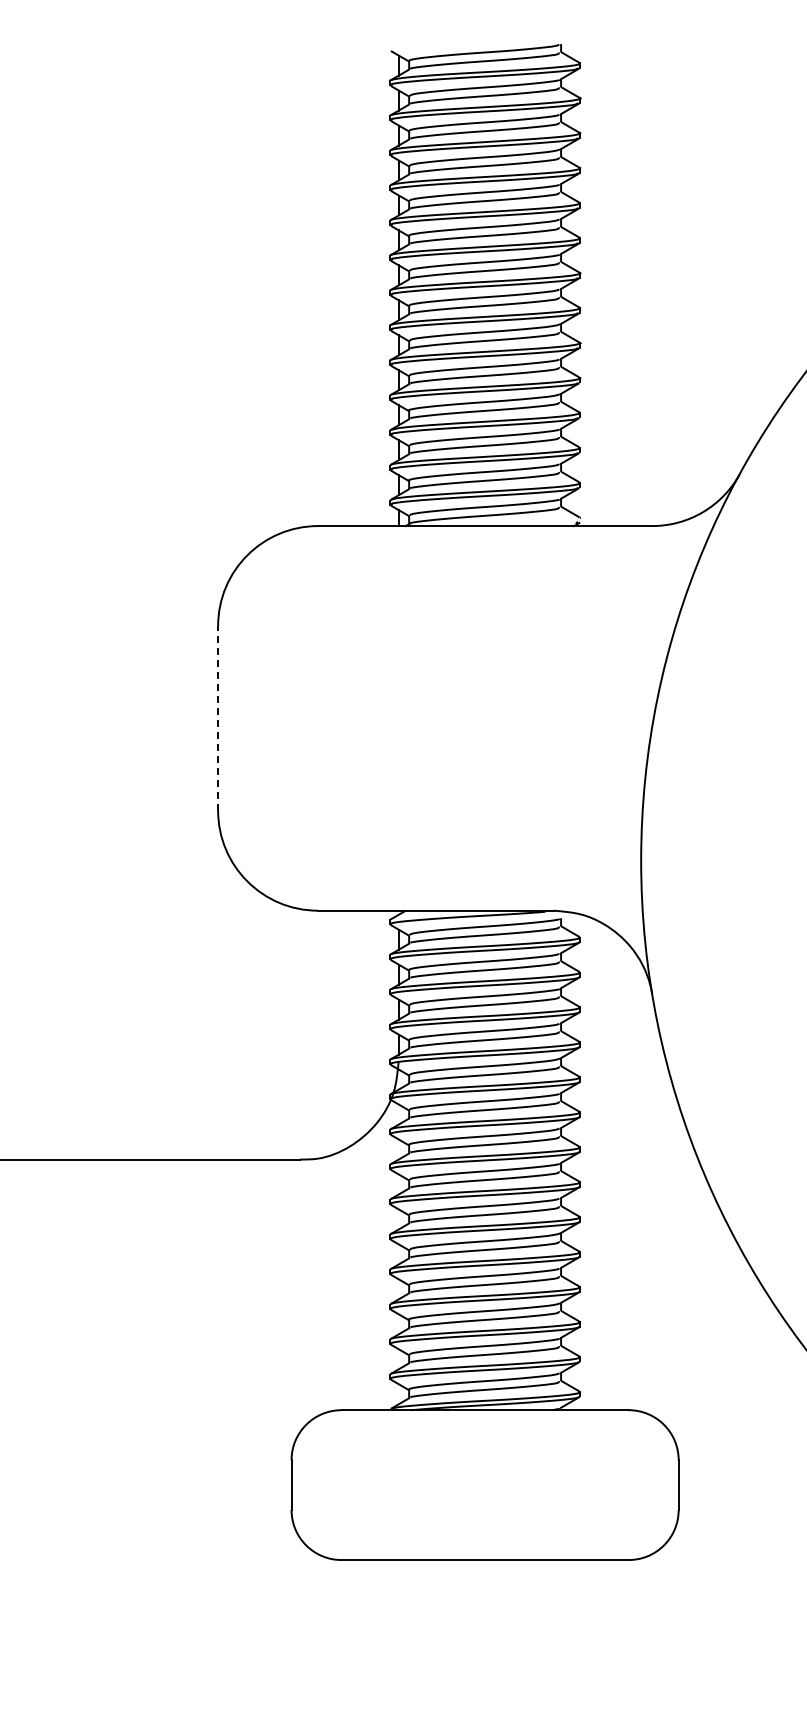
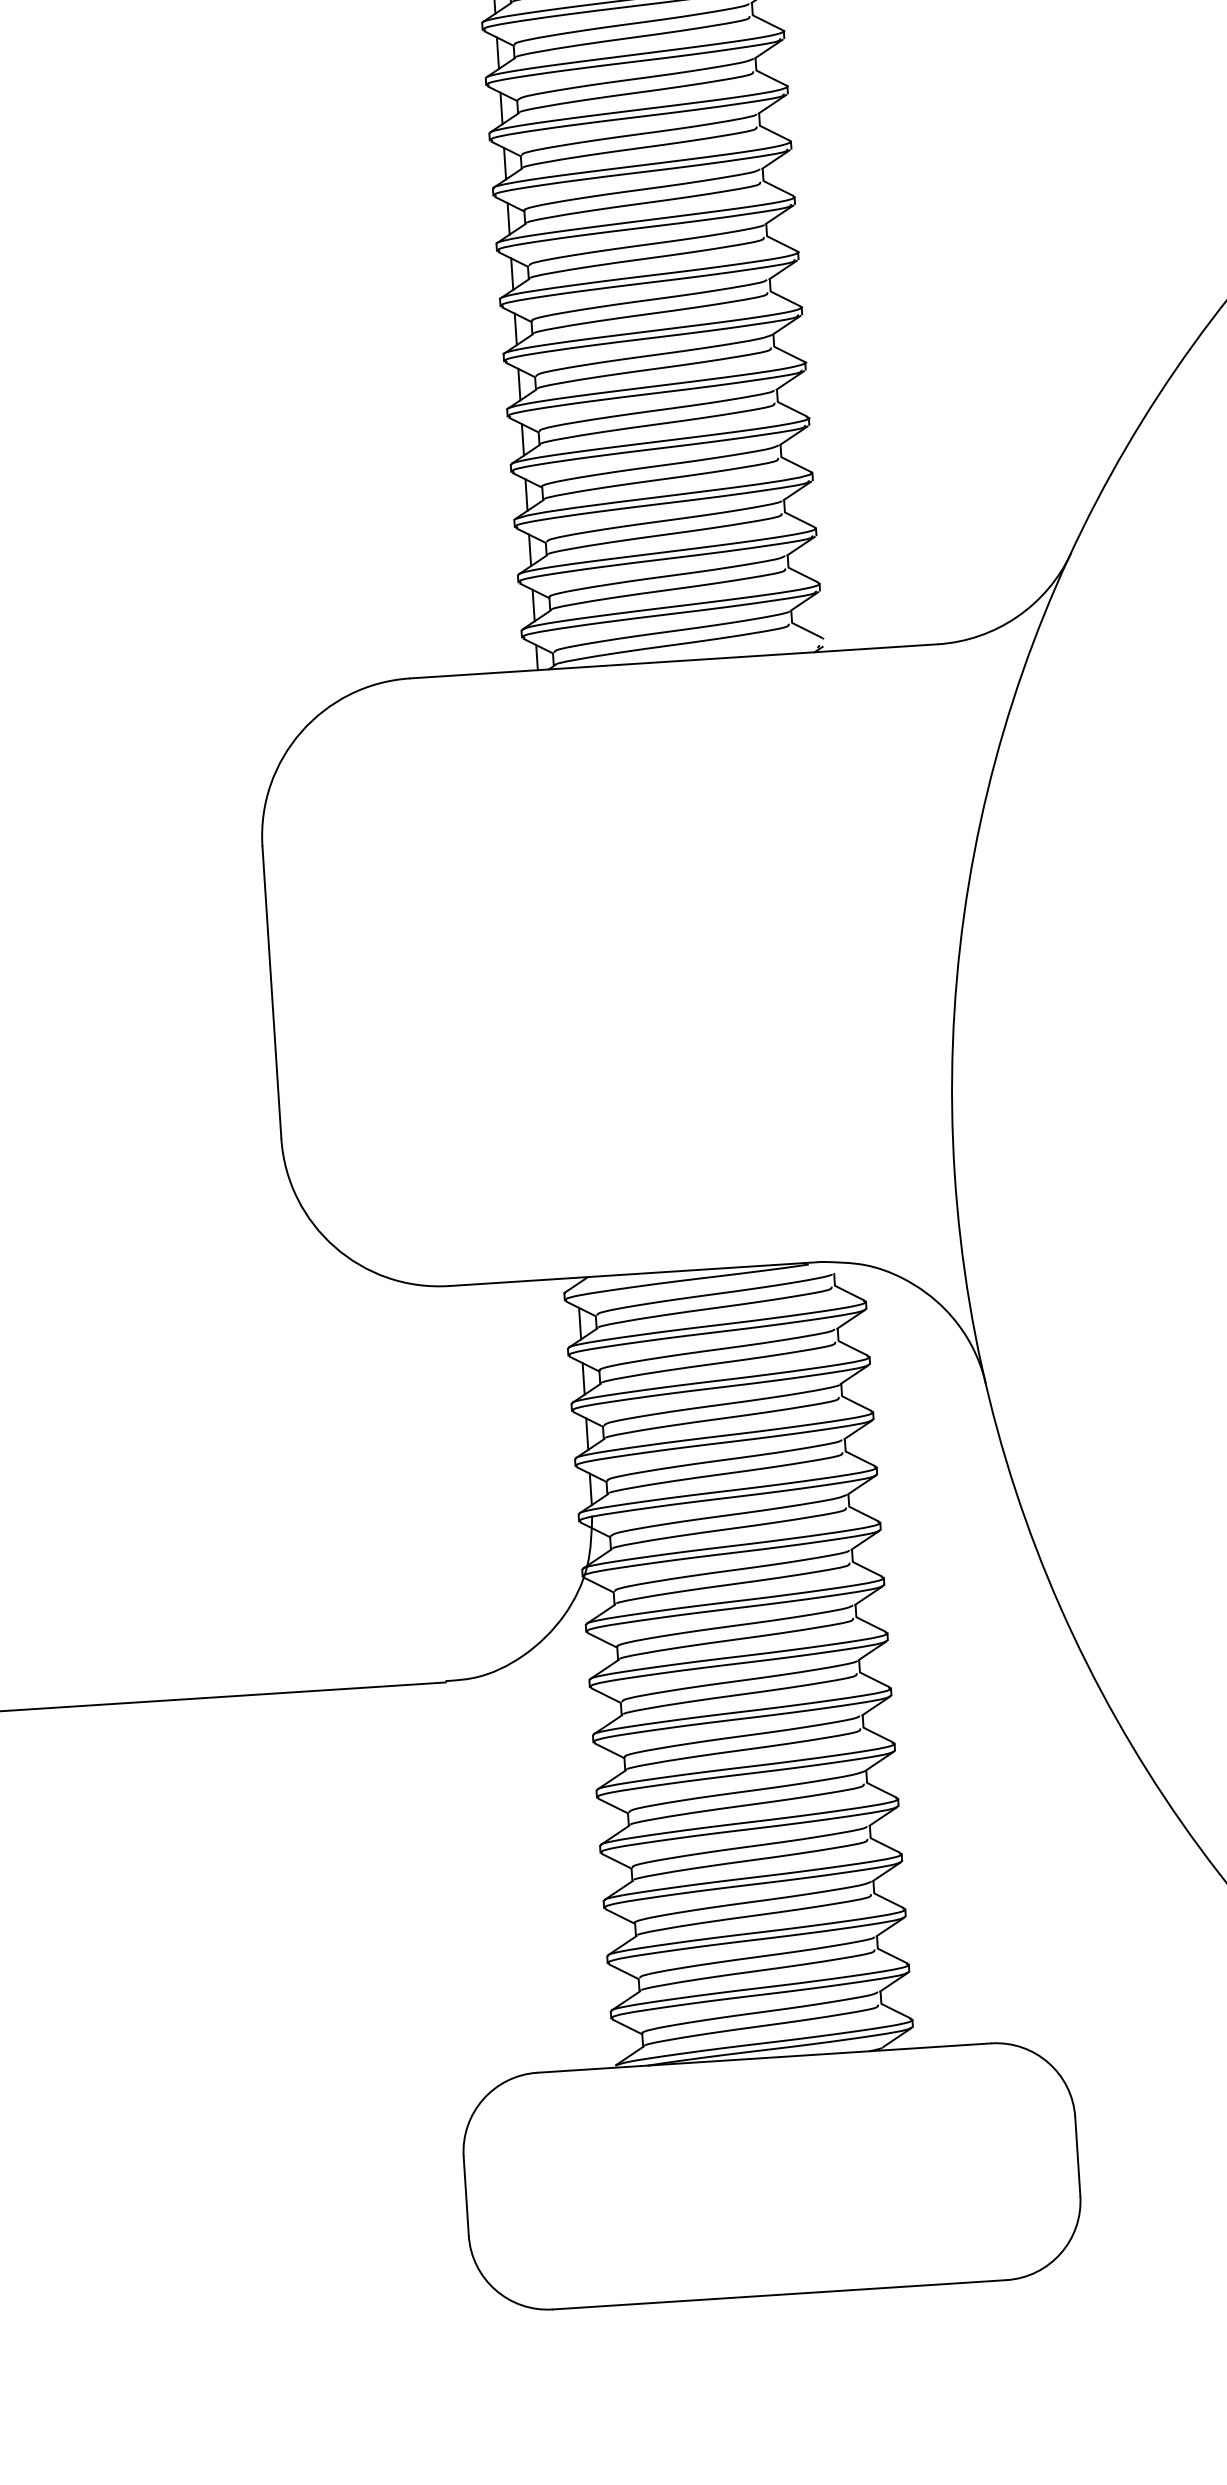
line: (218, 717) -> (272, 990), dashed -> solid

